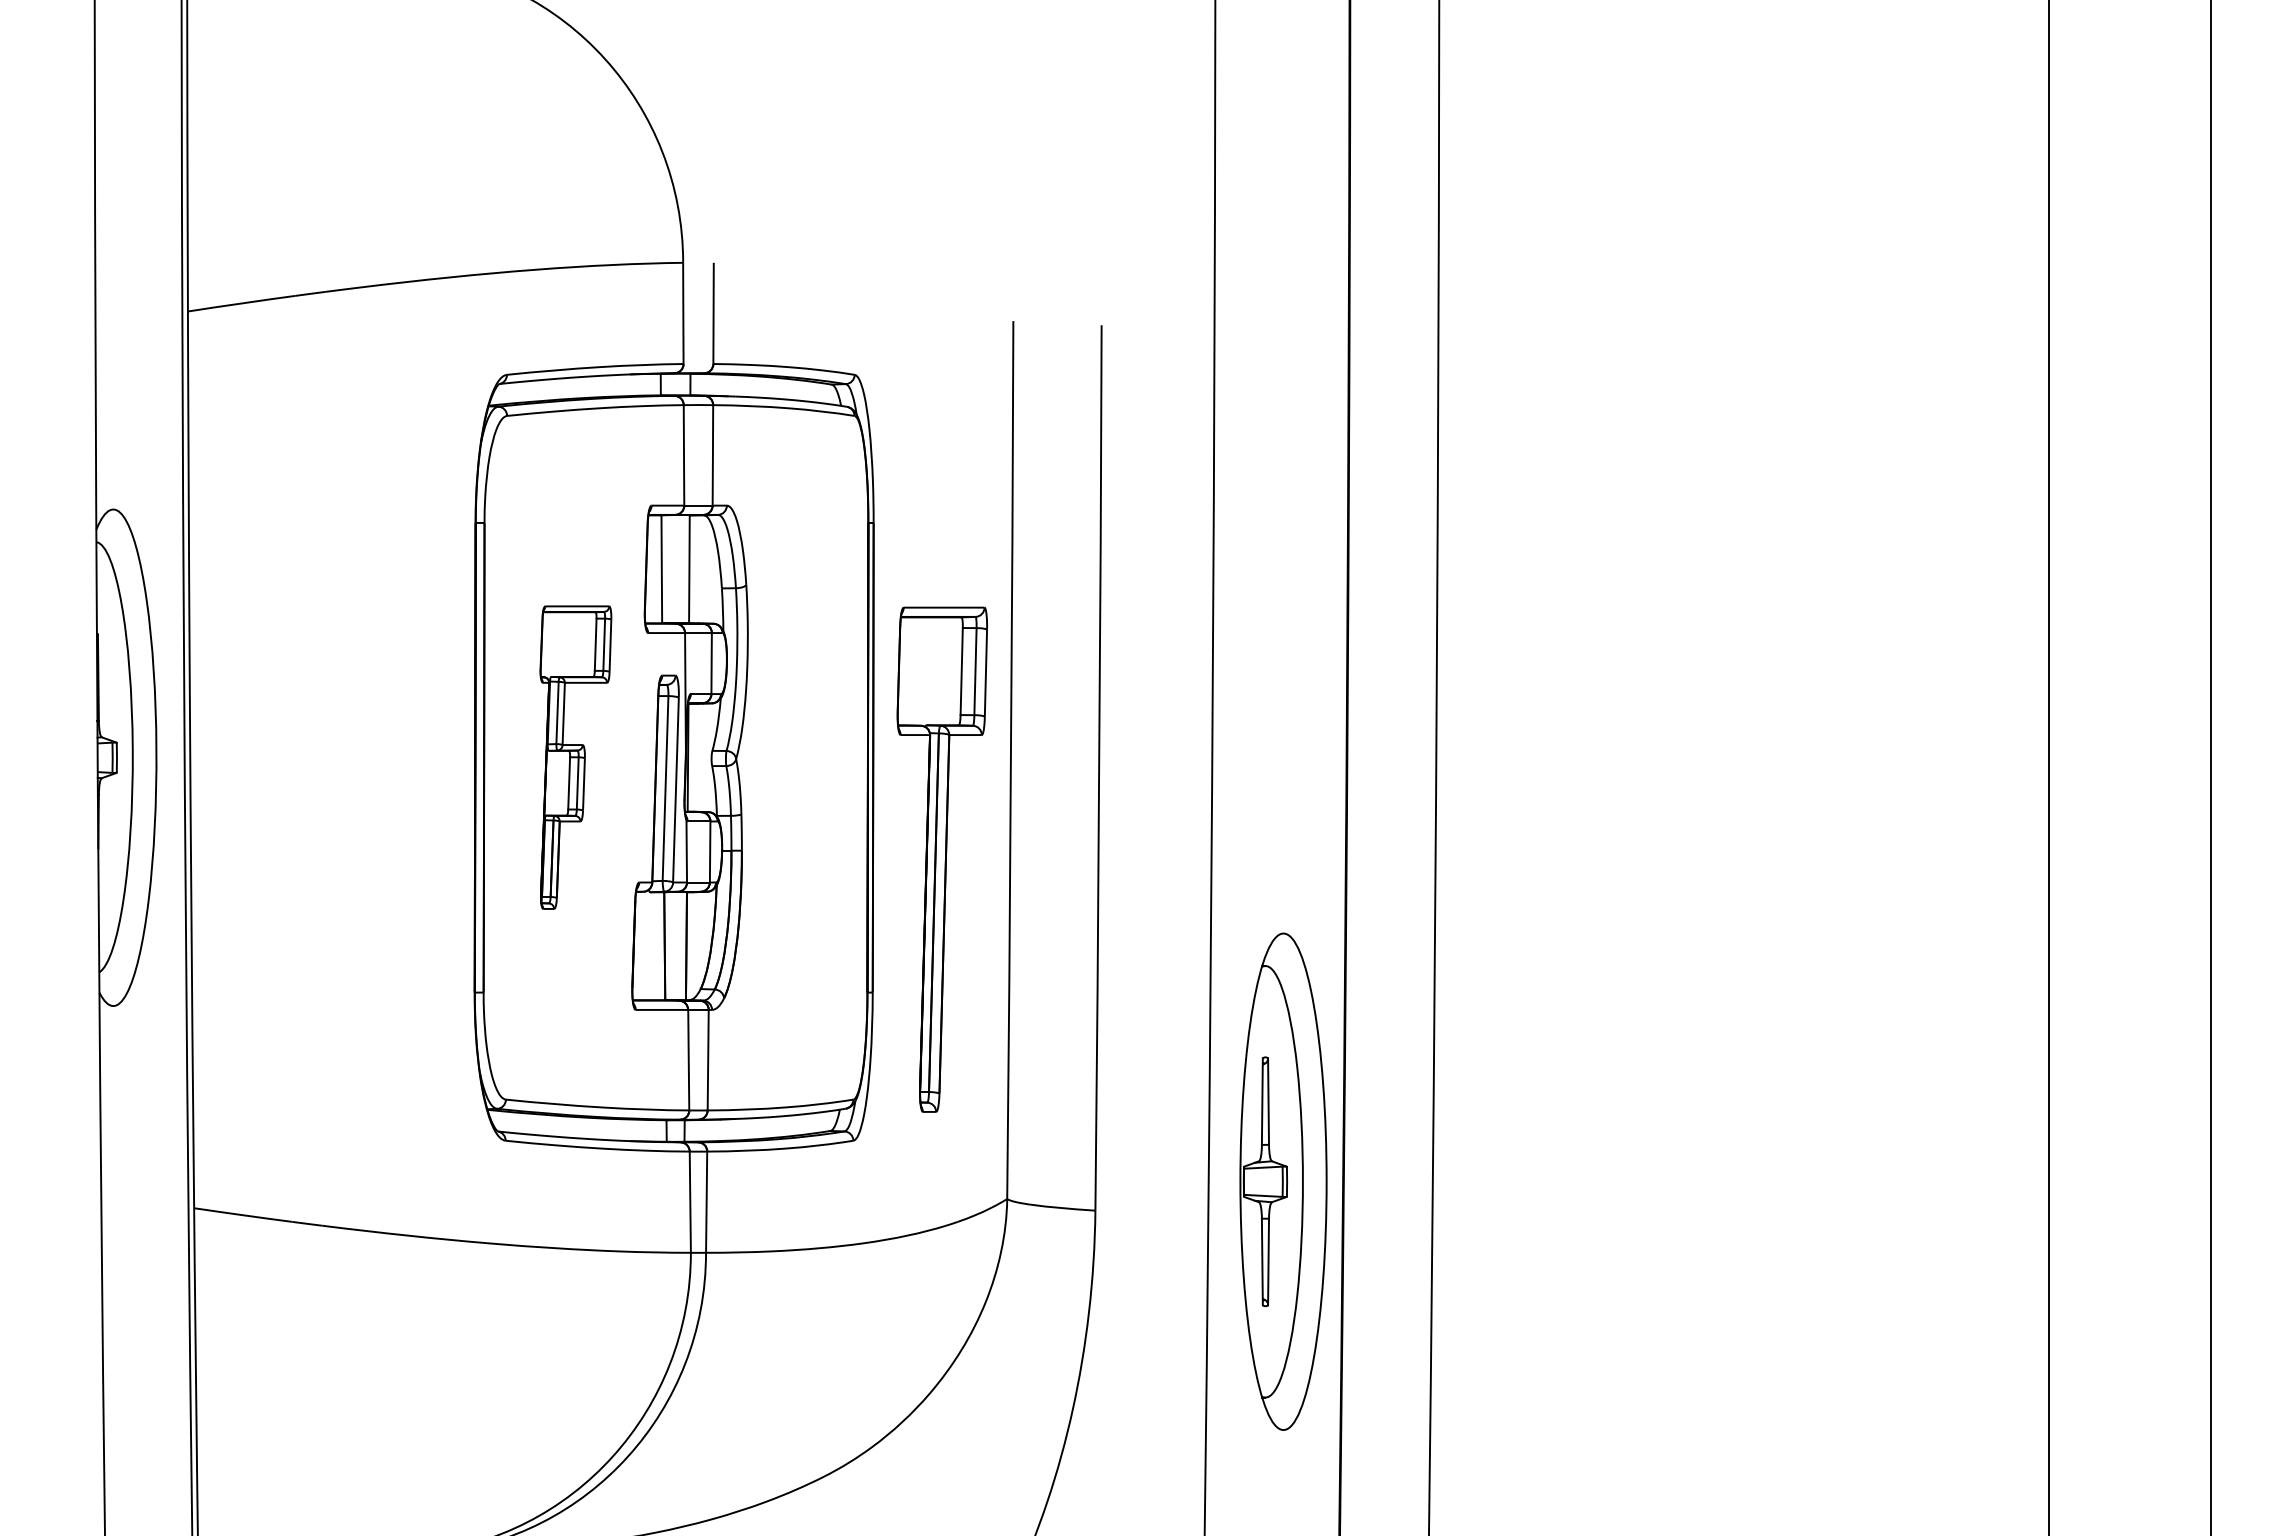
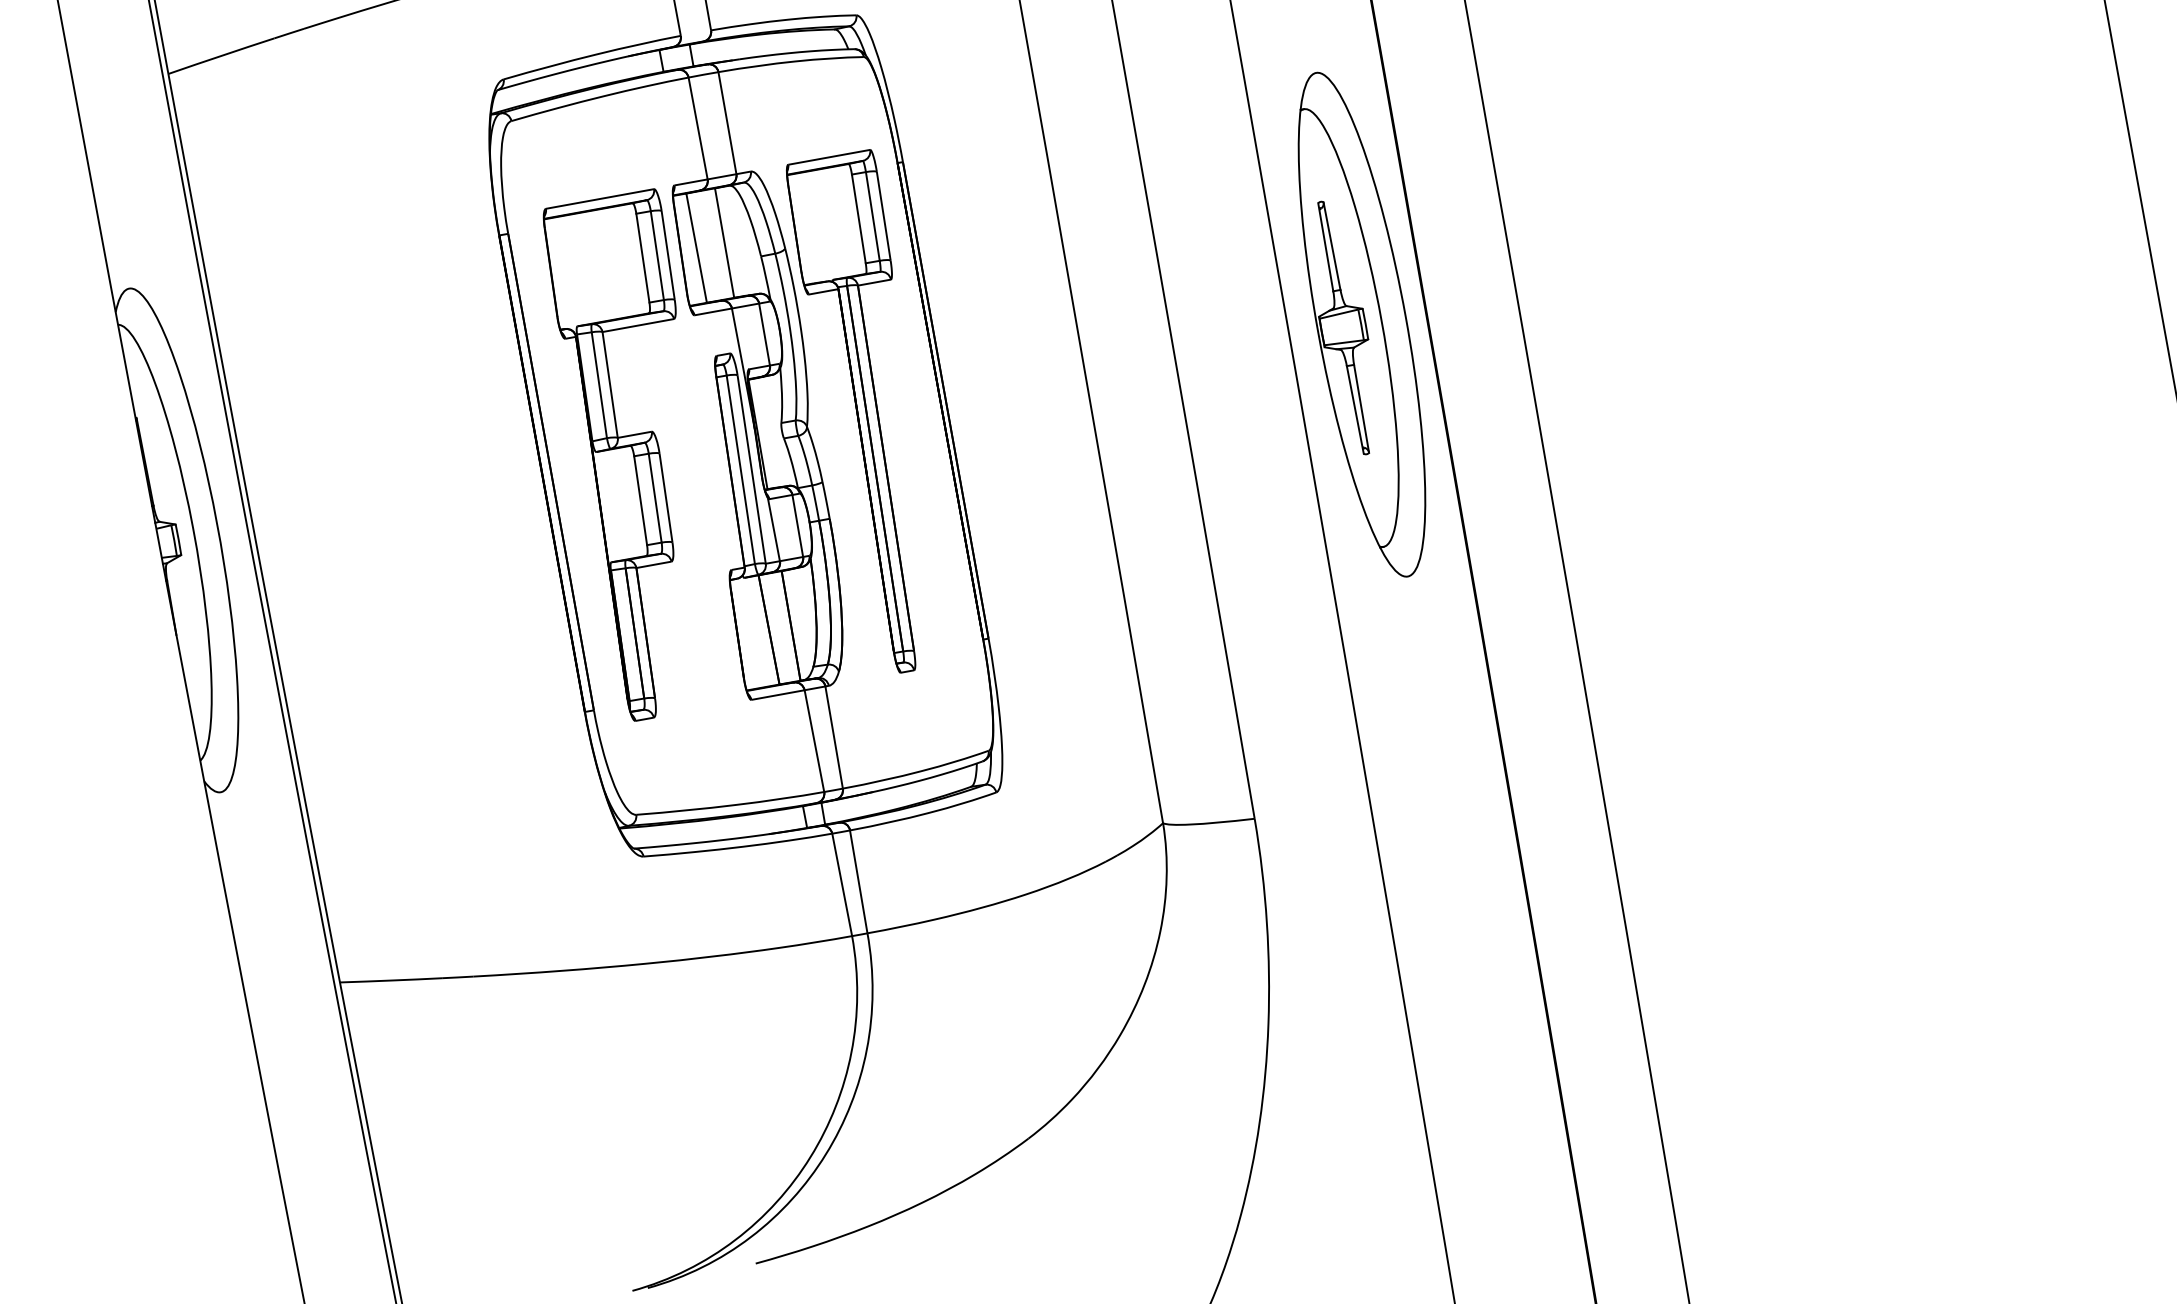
part: (575, 757) -> (643, 454), size x1.67
part: (941, 859) -> (872, 413), moved
part: (1283, 1181) -> (1361, 324), moved

